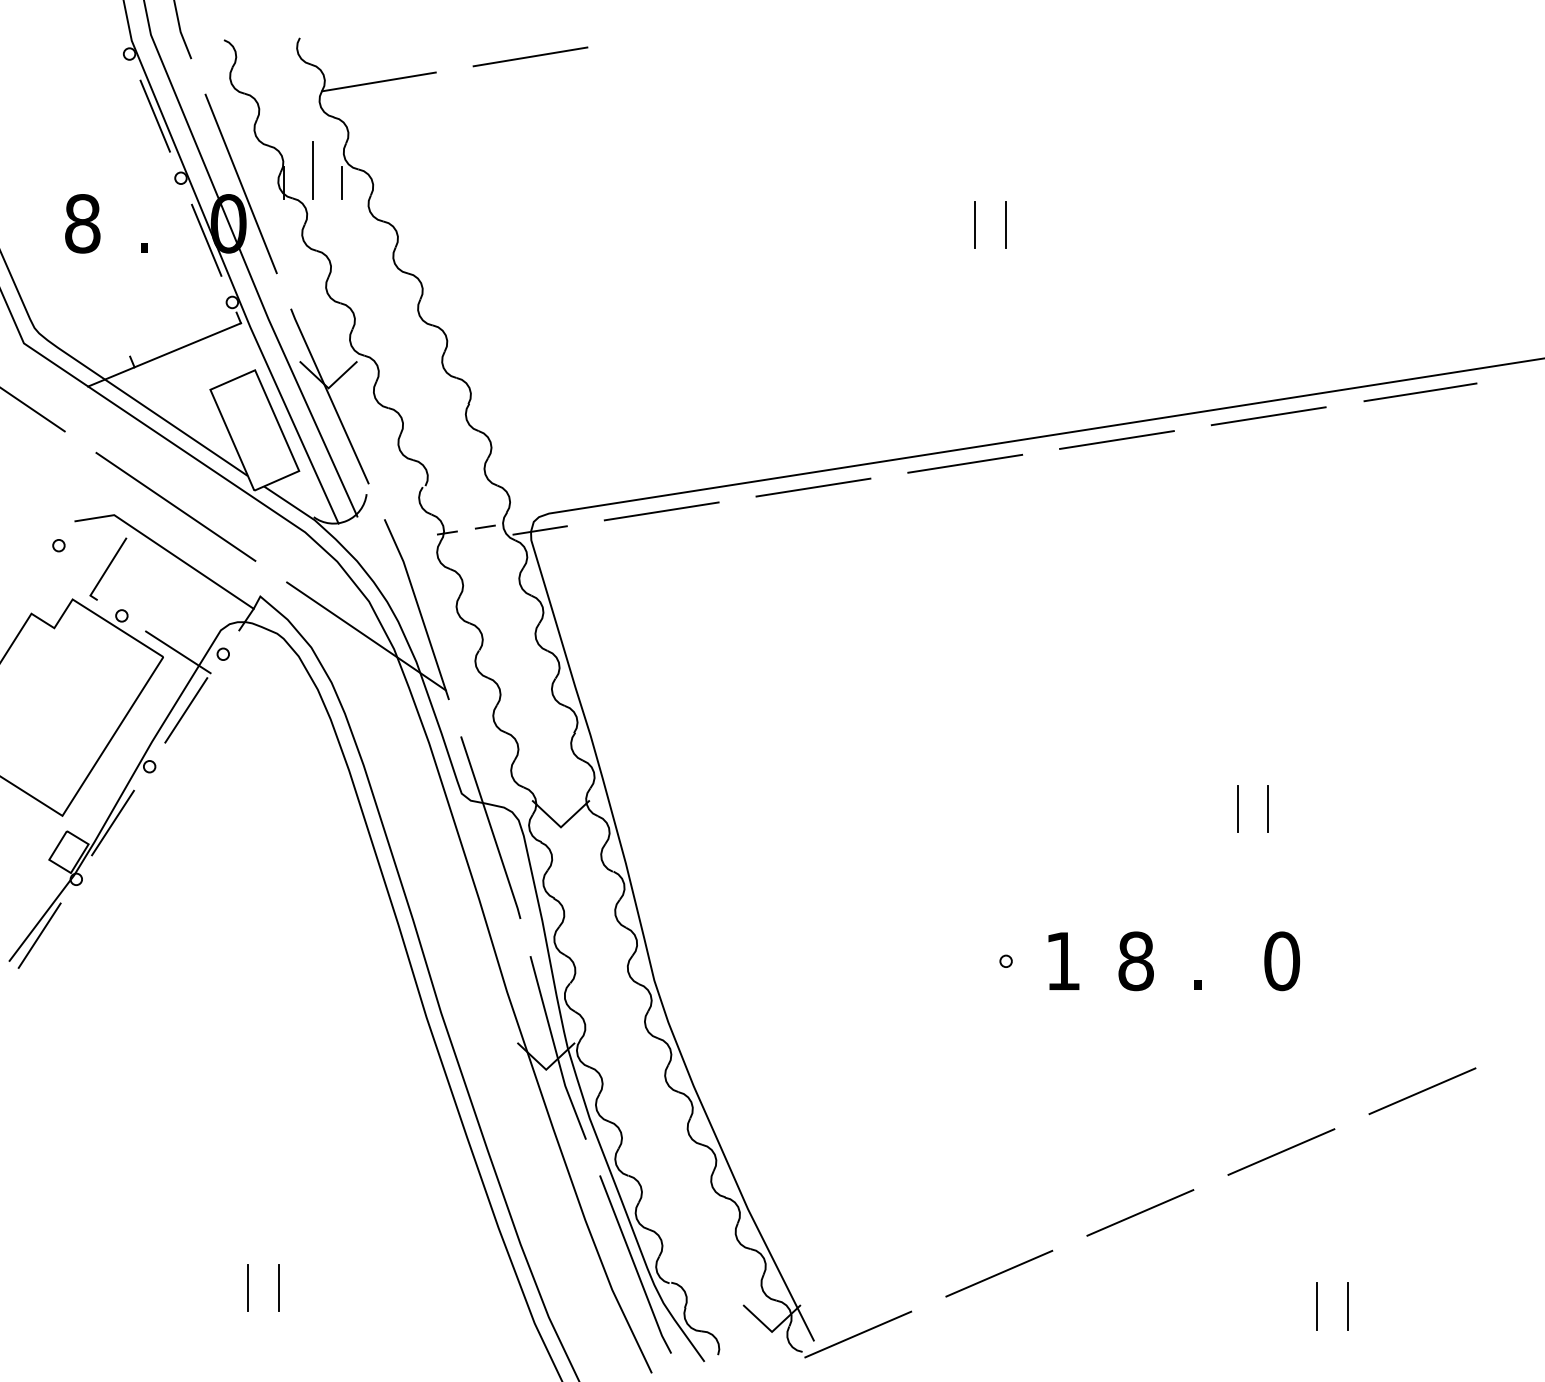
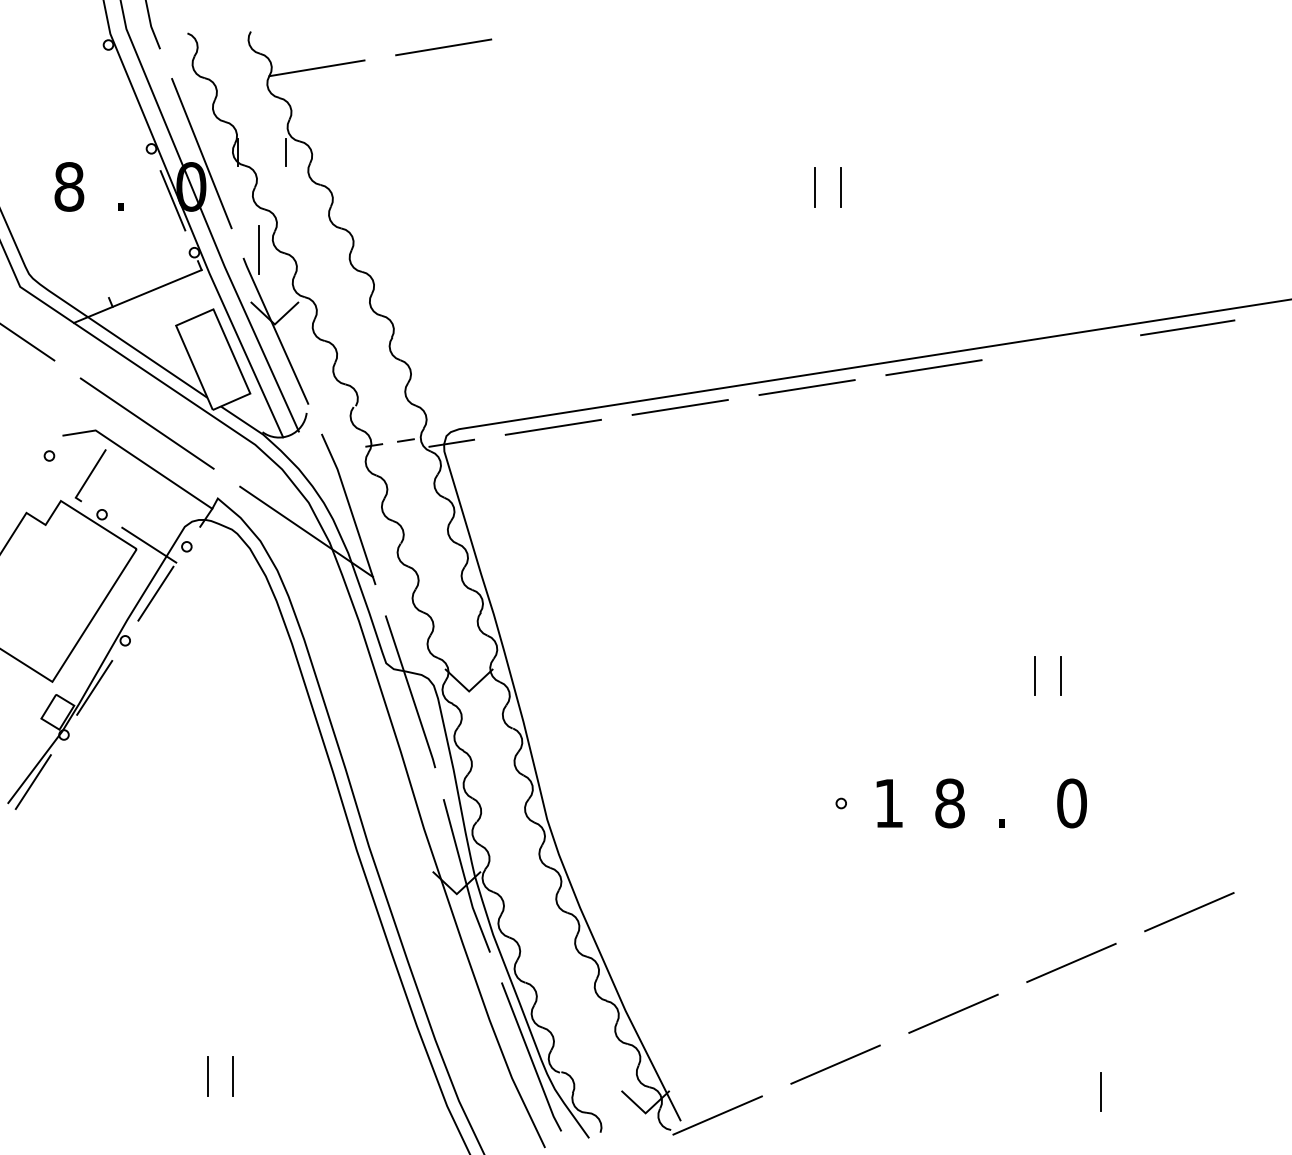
line: (154, 115) -> (129, 96), removed
line: (312, 170) -> (258, 250), moved
line: (1268, 416) -> (1060, 348), removed
line: (1347, 1306) -> (1126, 1092), removed

